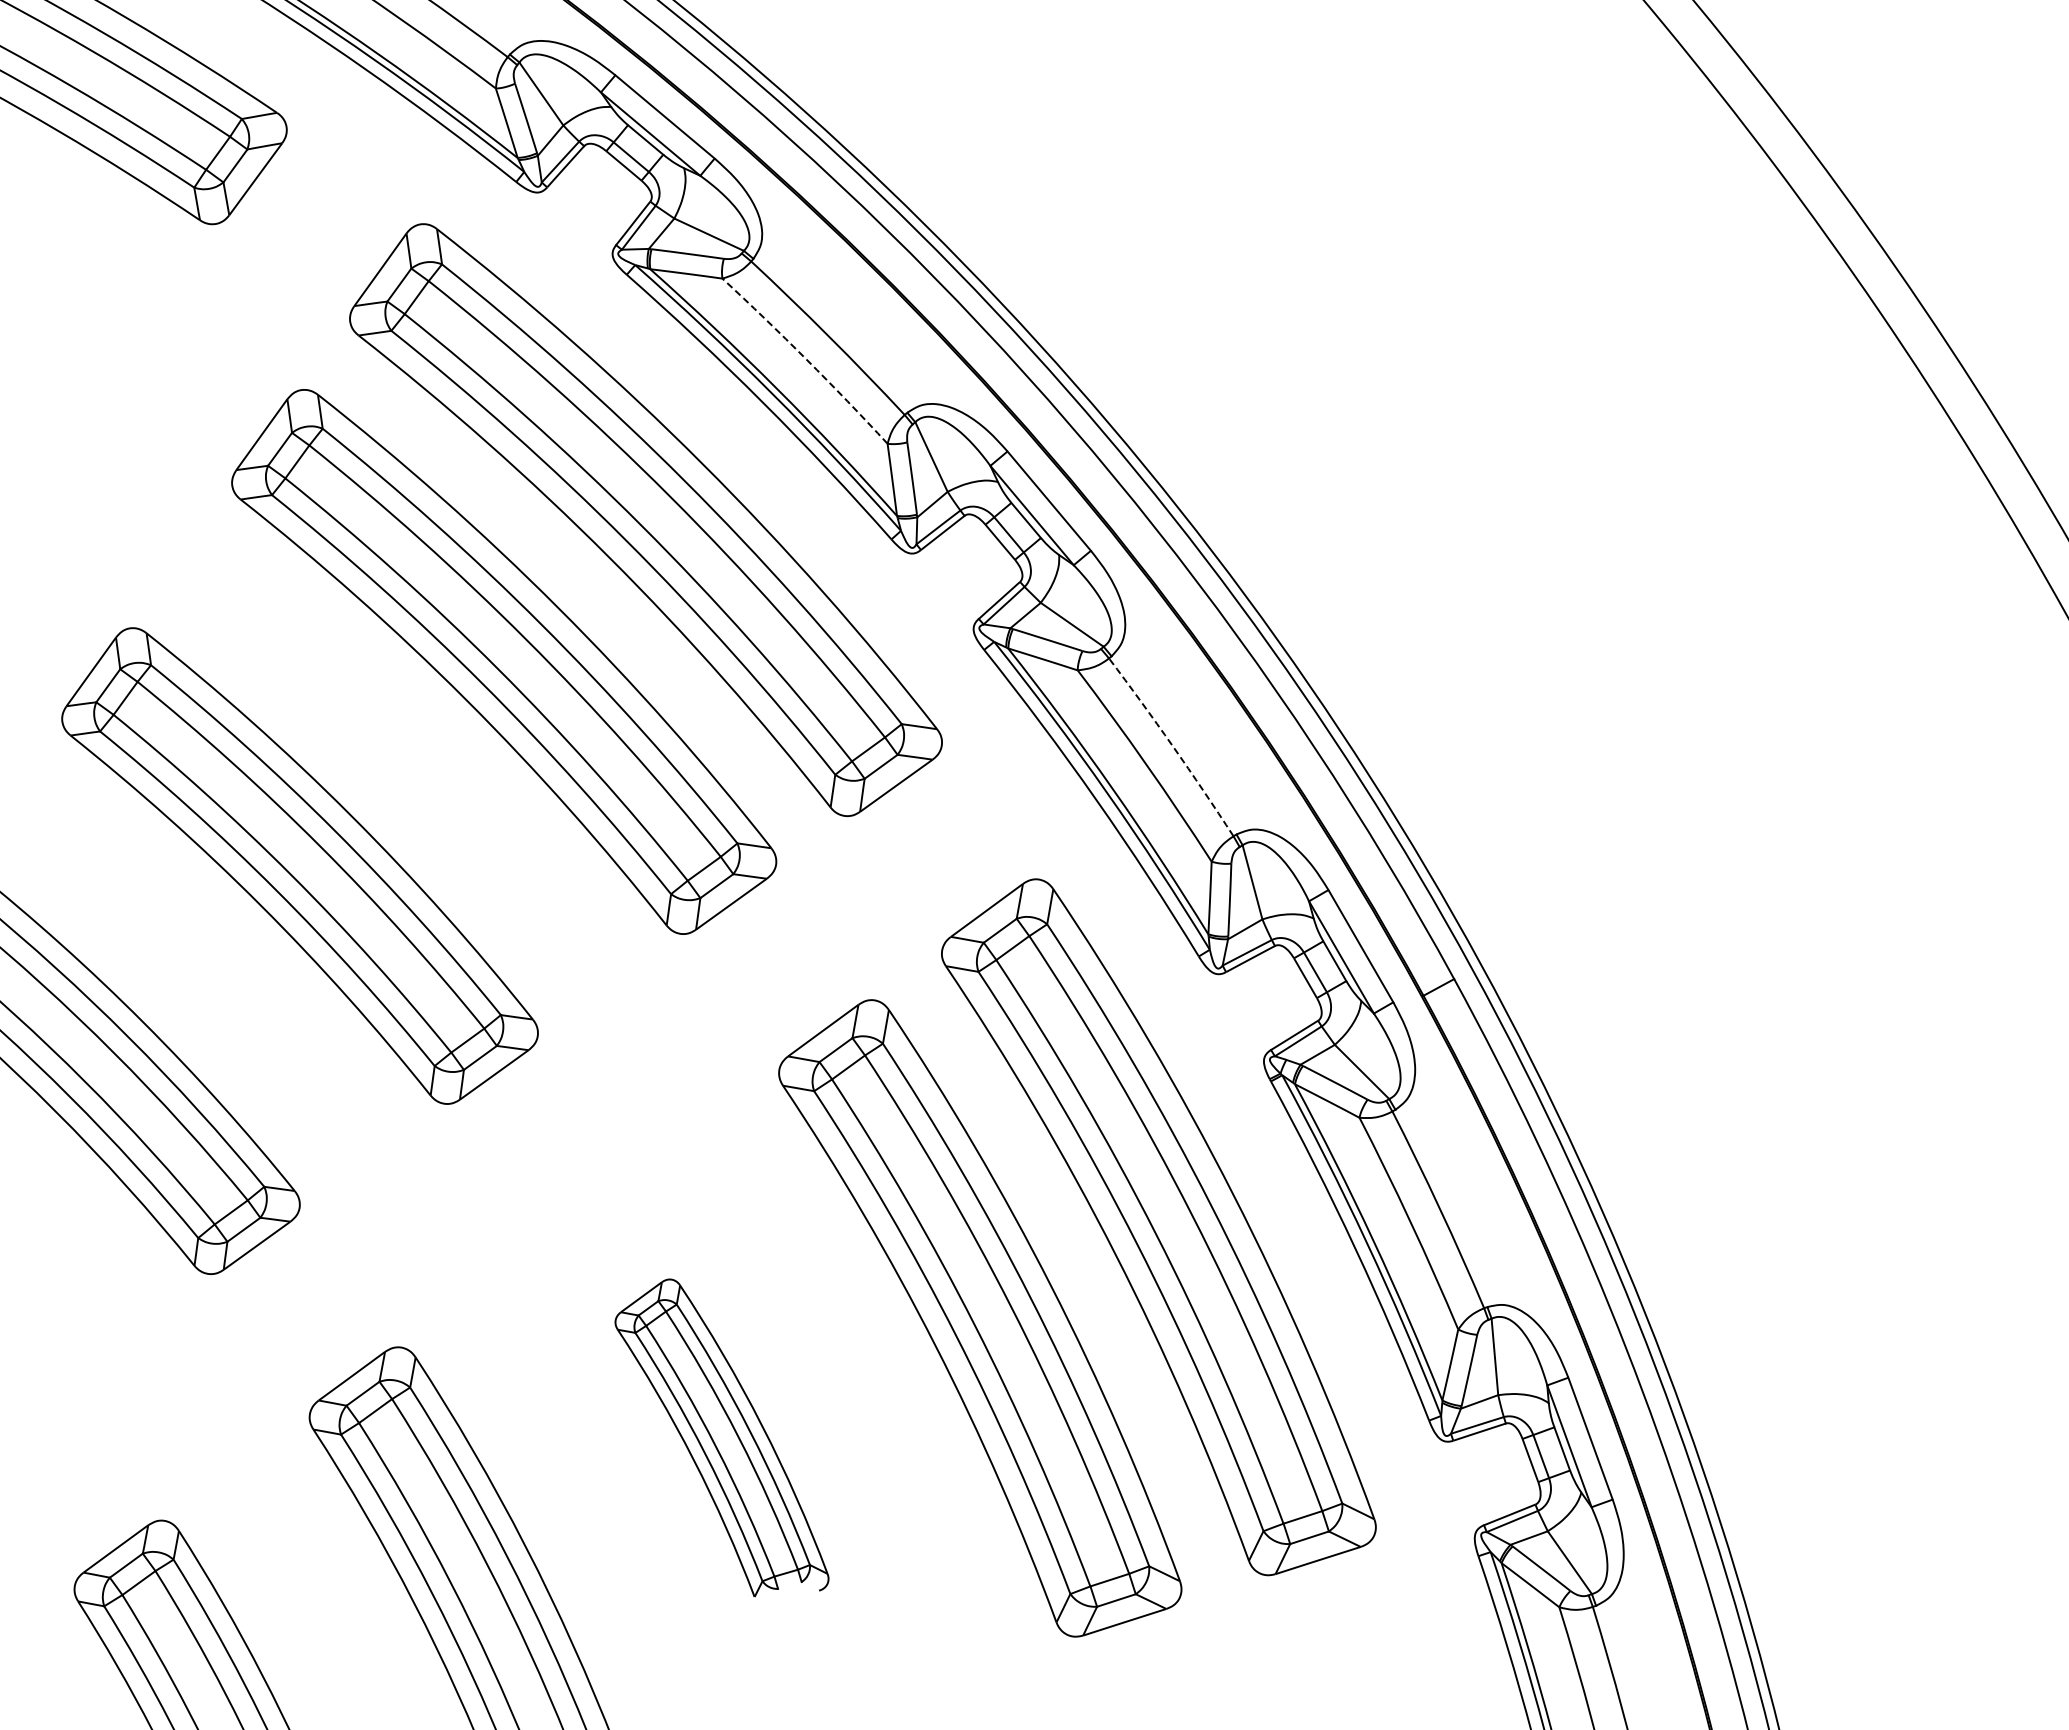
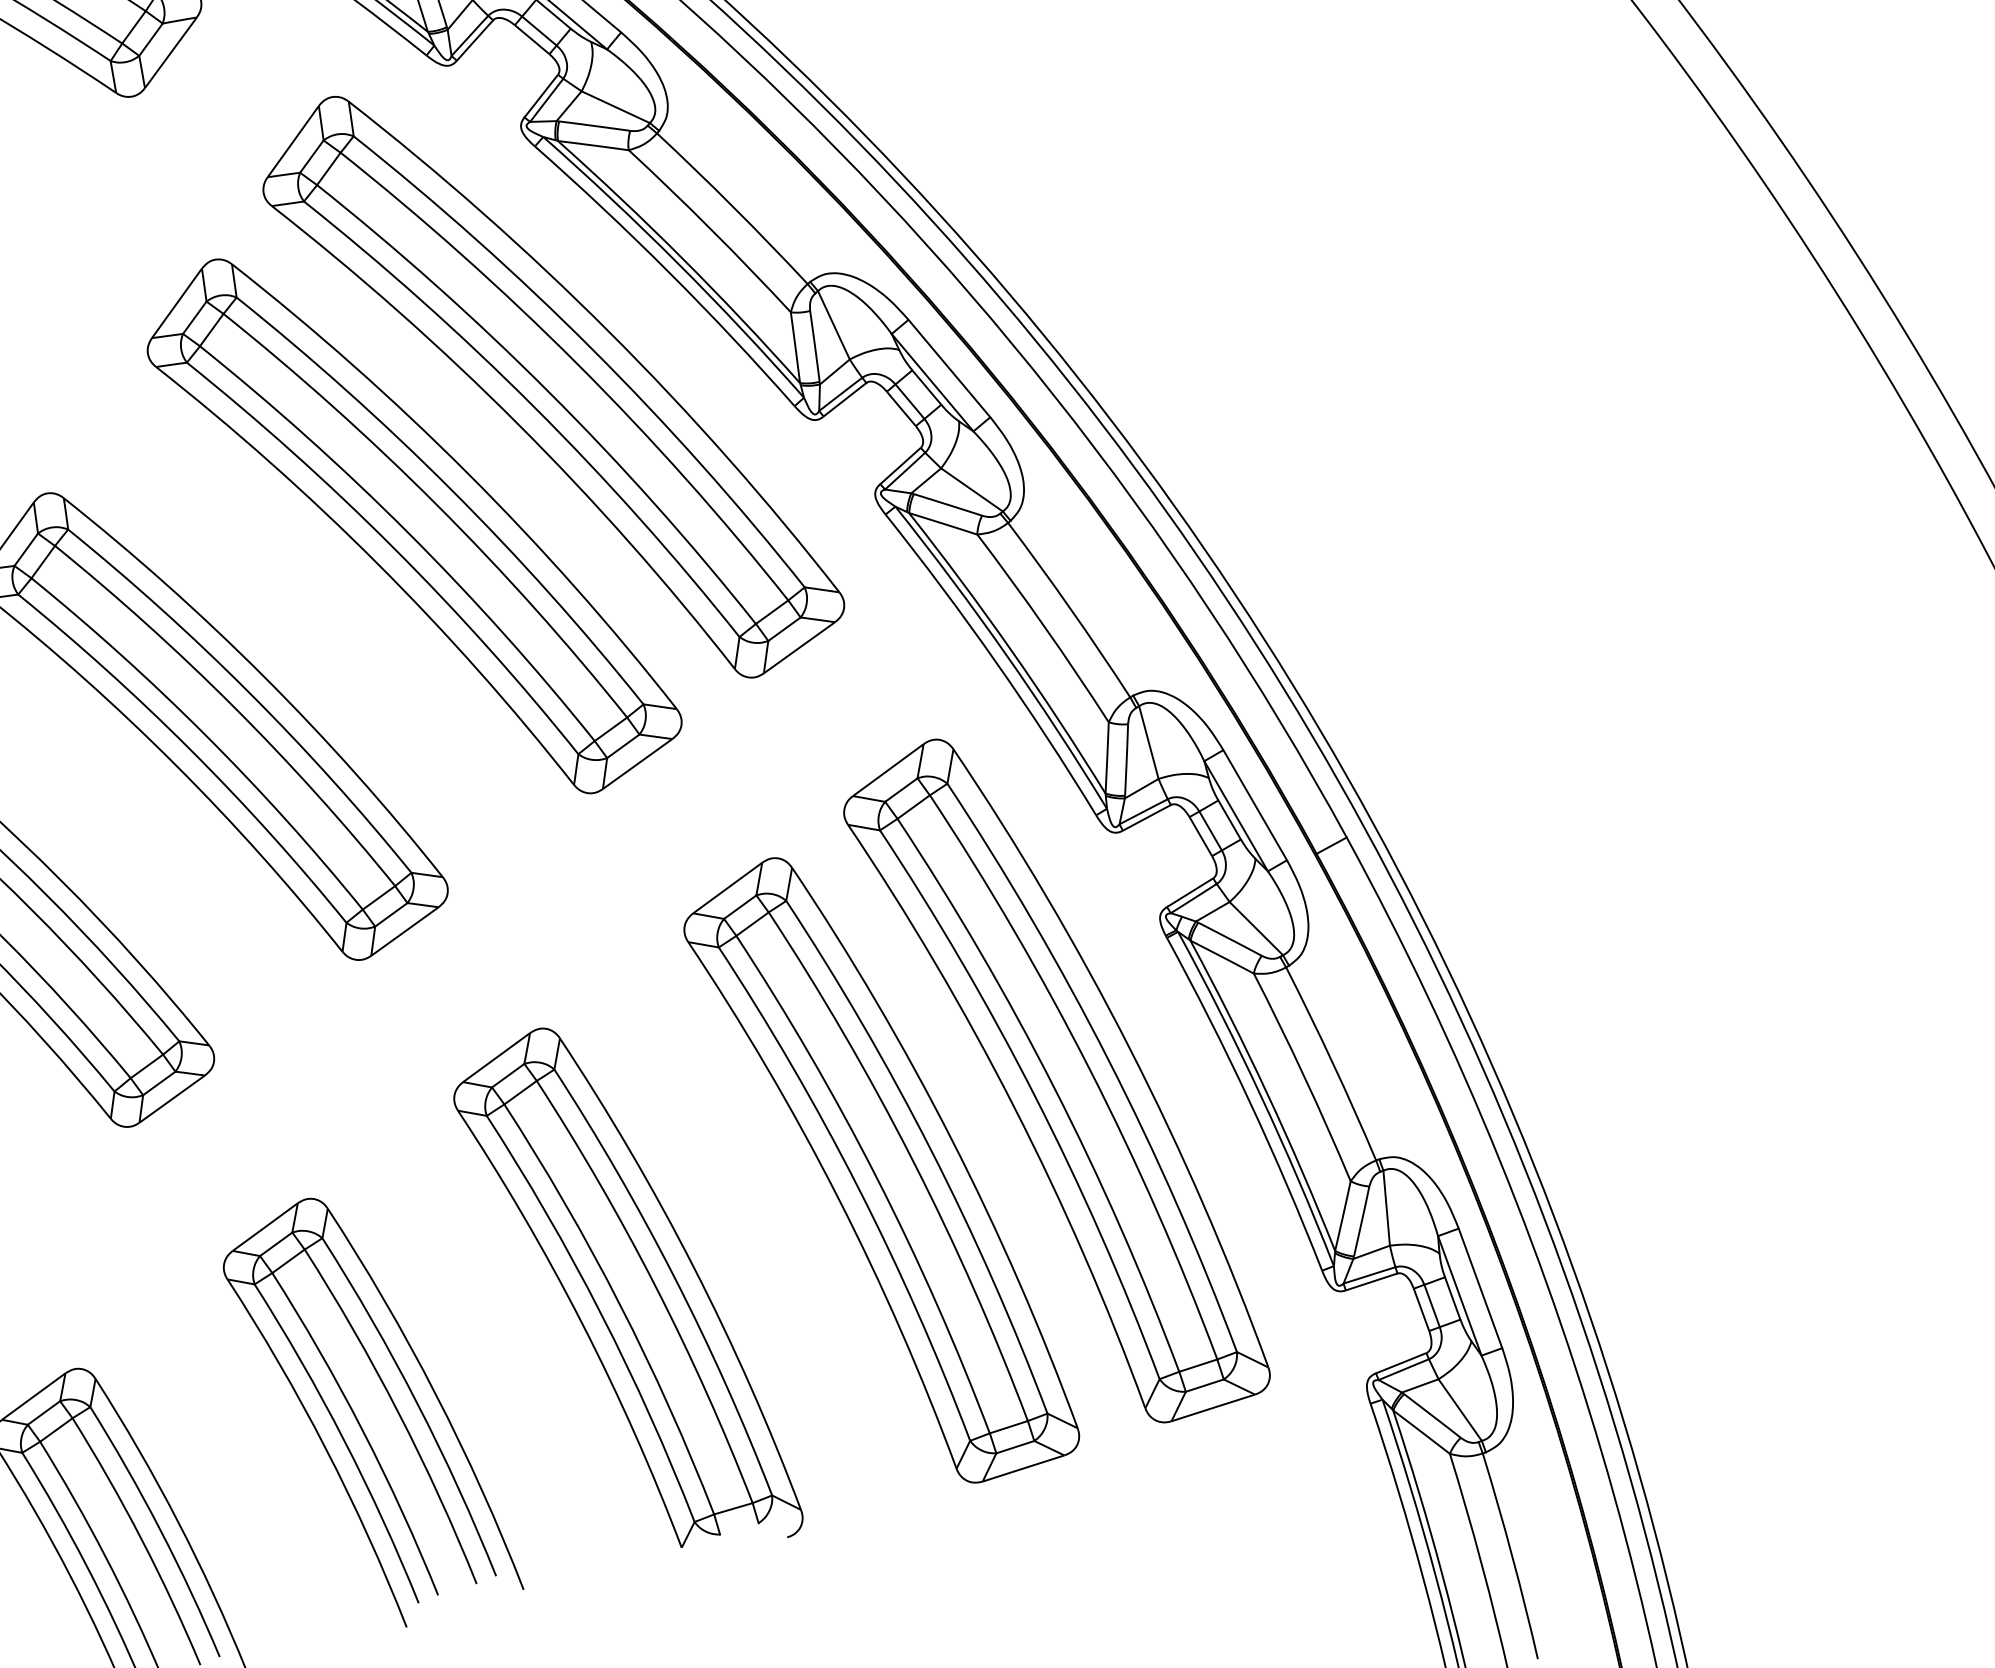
arc: (806, 359) -> (711, 229), dashed -> solid
arc: (1172, 746) -> (1070, 609), dashed -> solid
part: (721, 1437) -> (627, 1287), size x1.67

